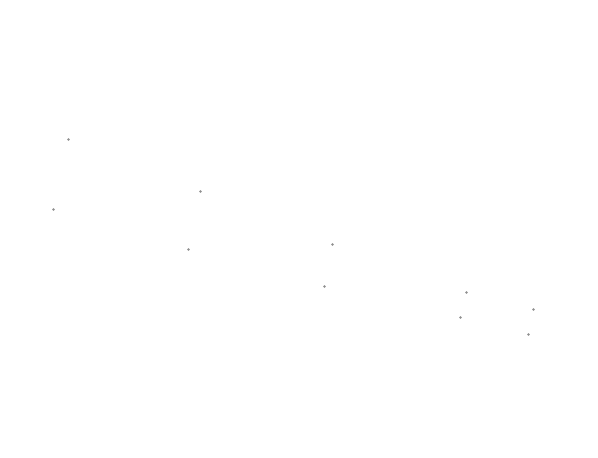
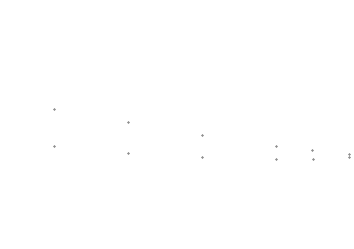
part: (530, 322) -> (312, 154), size x0.62

